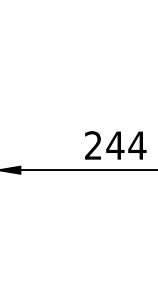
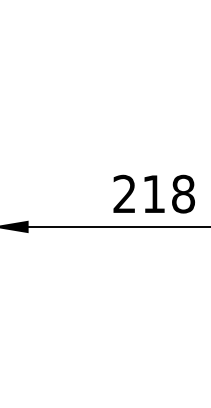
text: (126, 145) -> (168, 193), 244 -> 218

